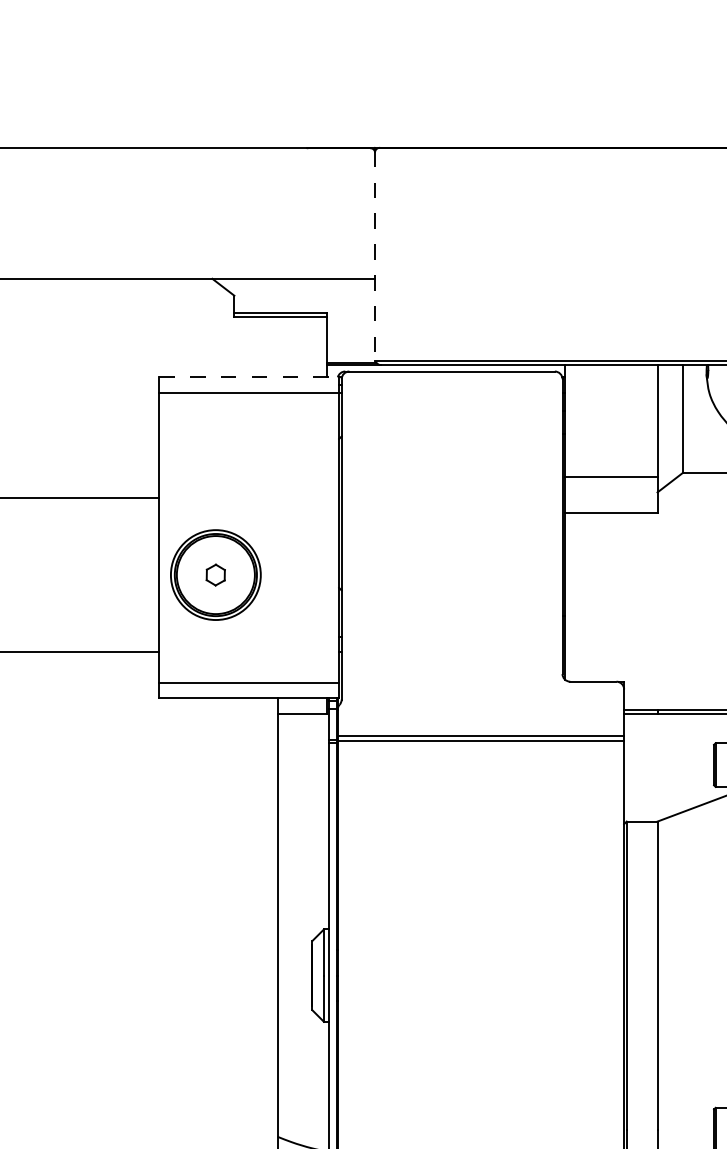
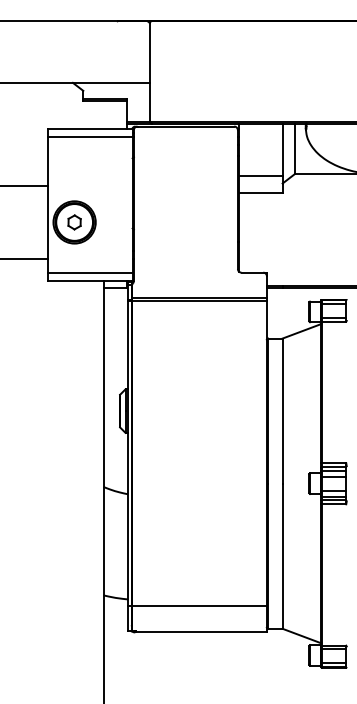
line: (374, 256) -> (149, 72), dashed -> solid
line: (249, 377) -> (90, 129), dashed -> solid
part: (215, 575) -> (74, 222), size x1.43

